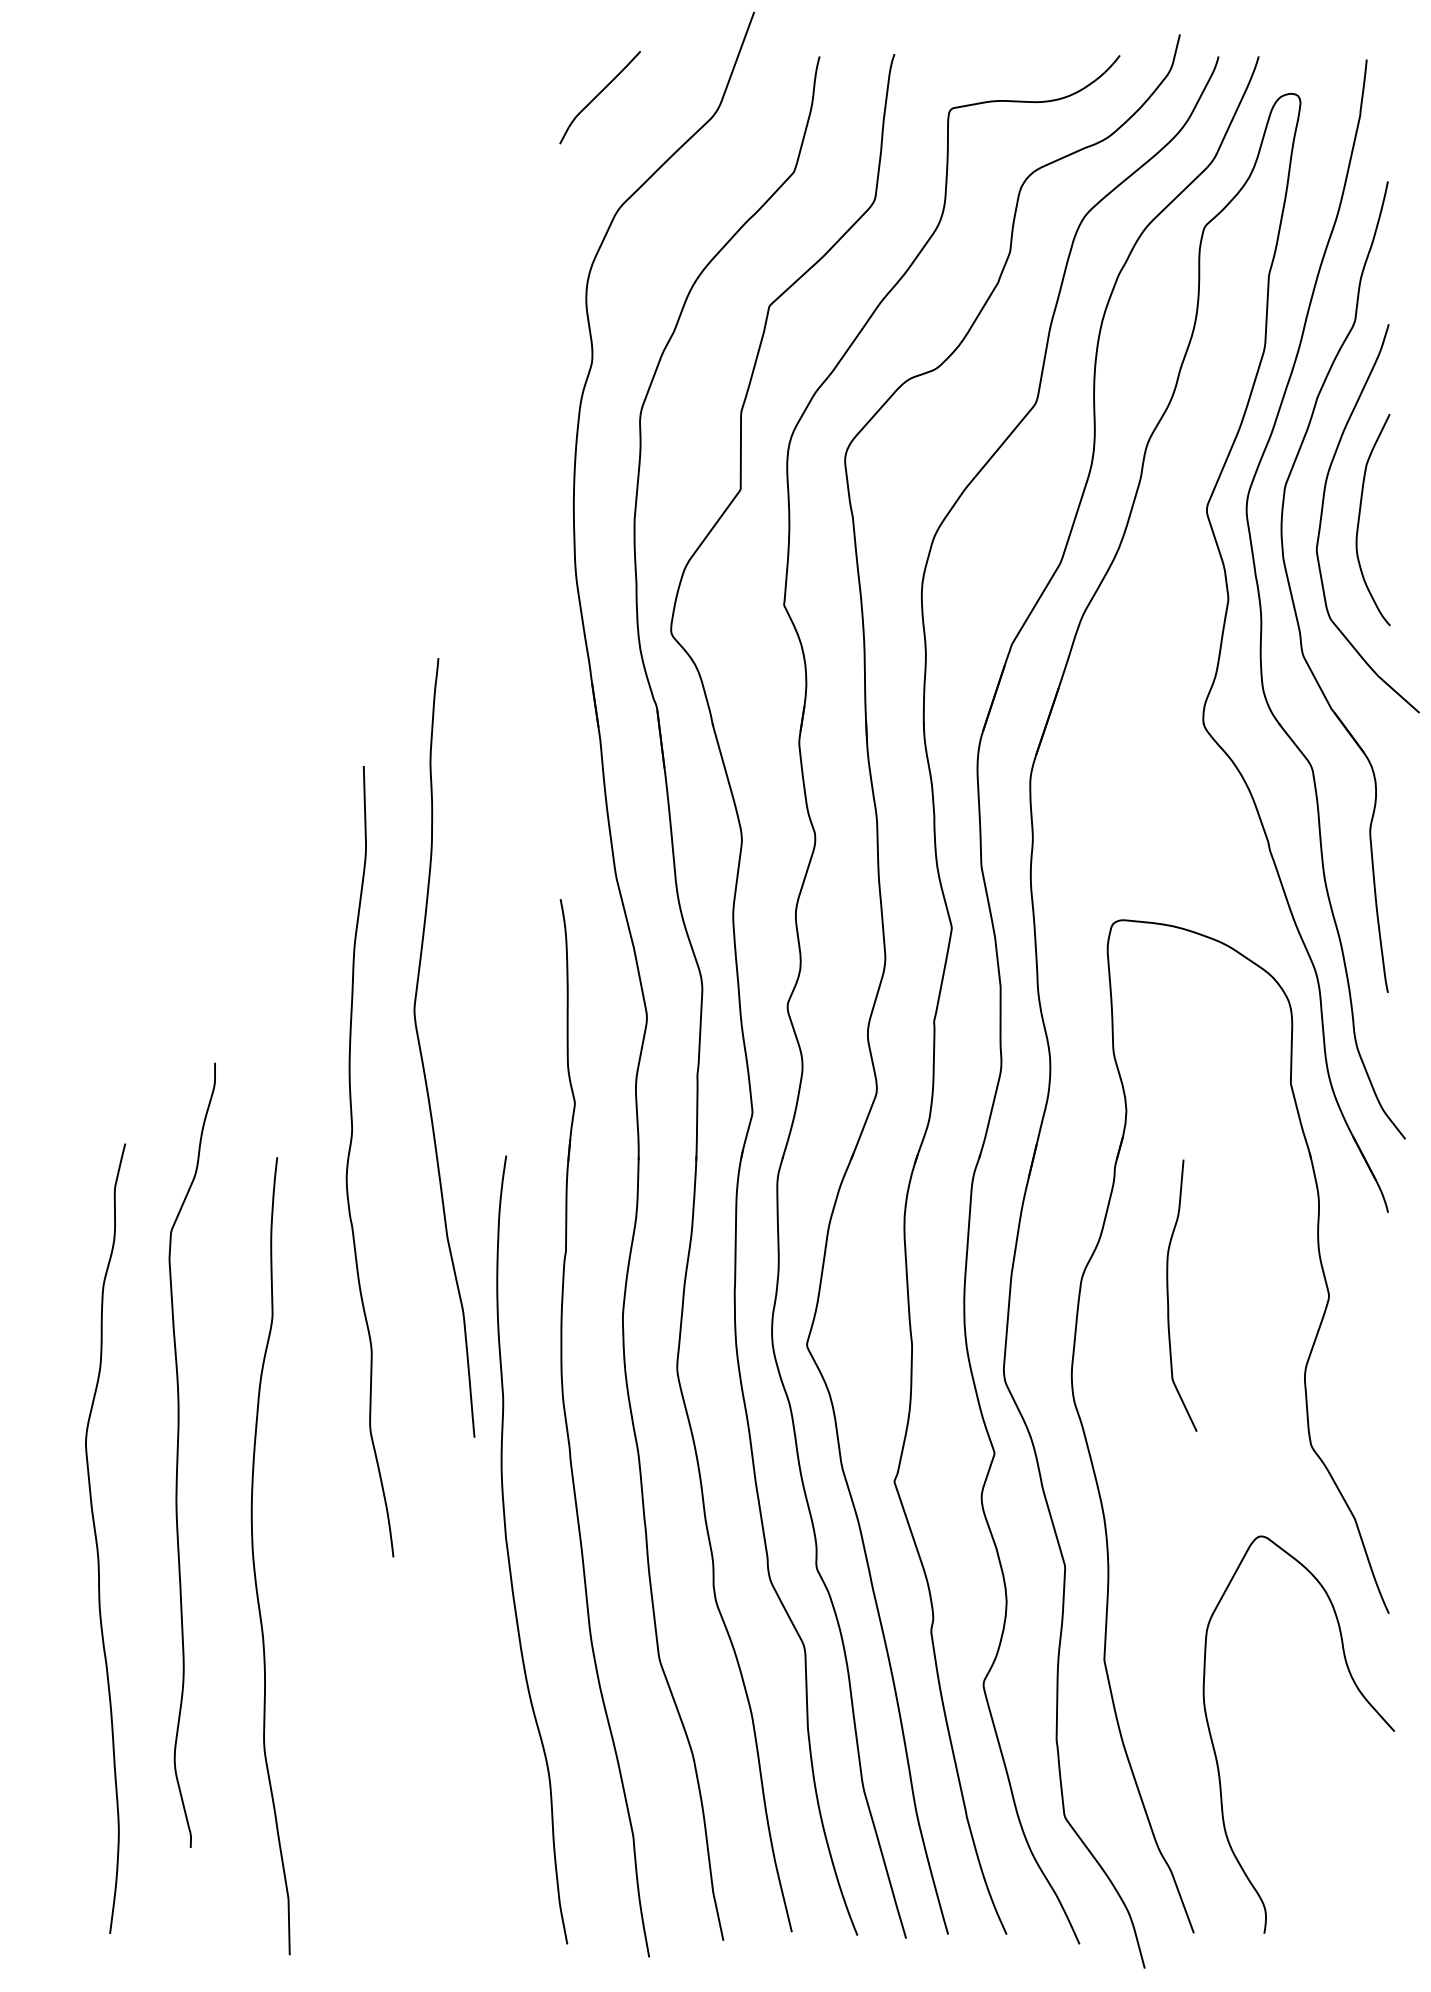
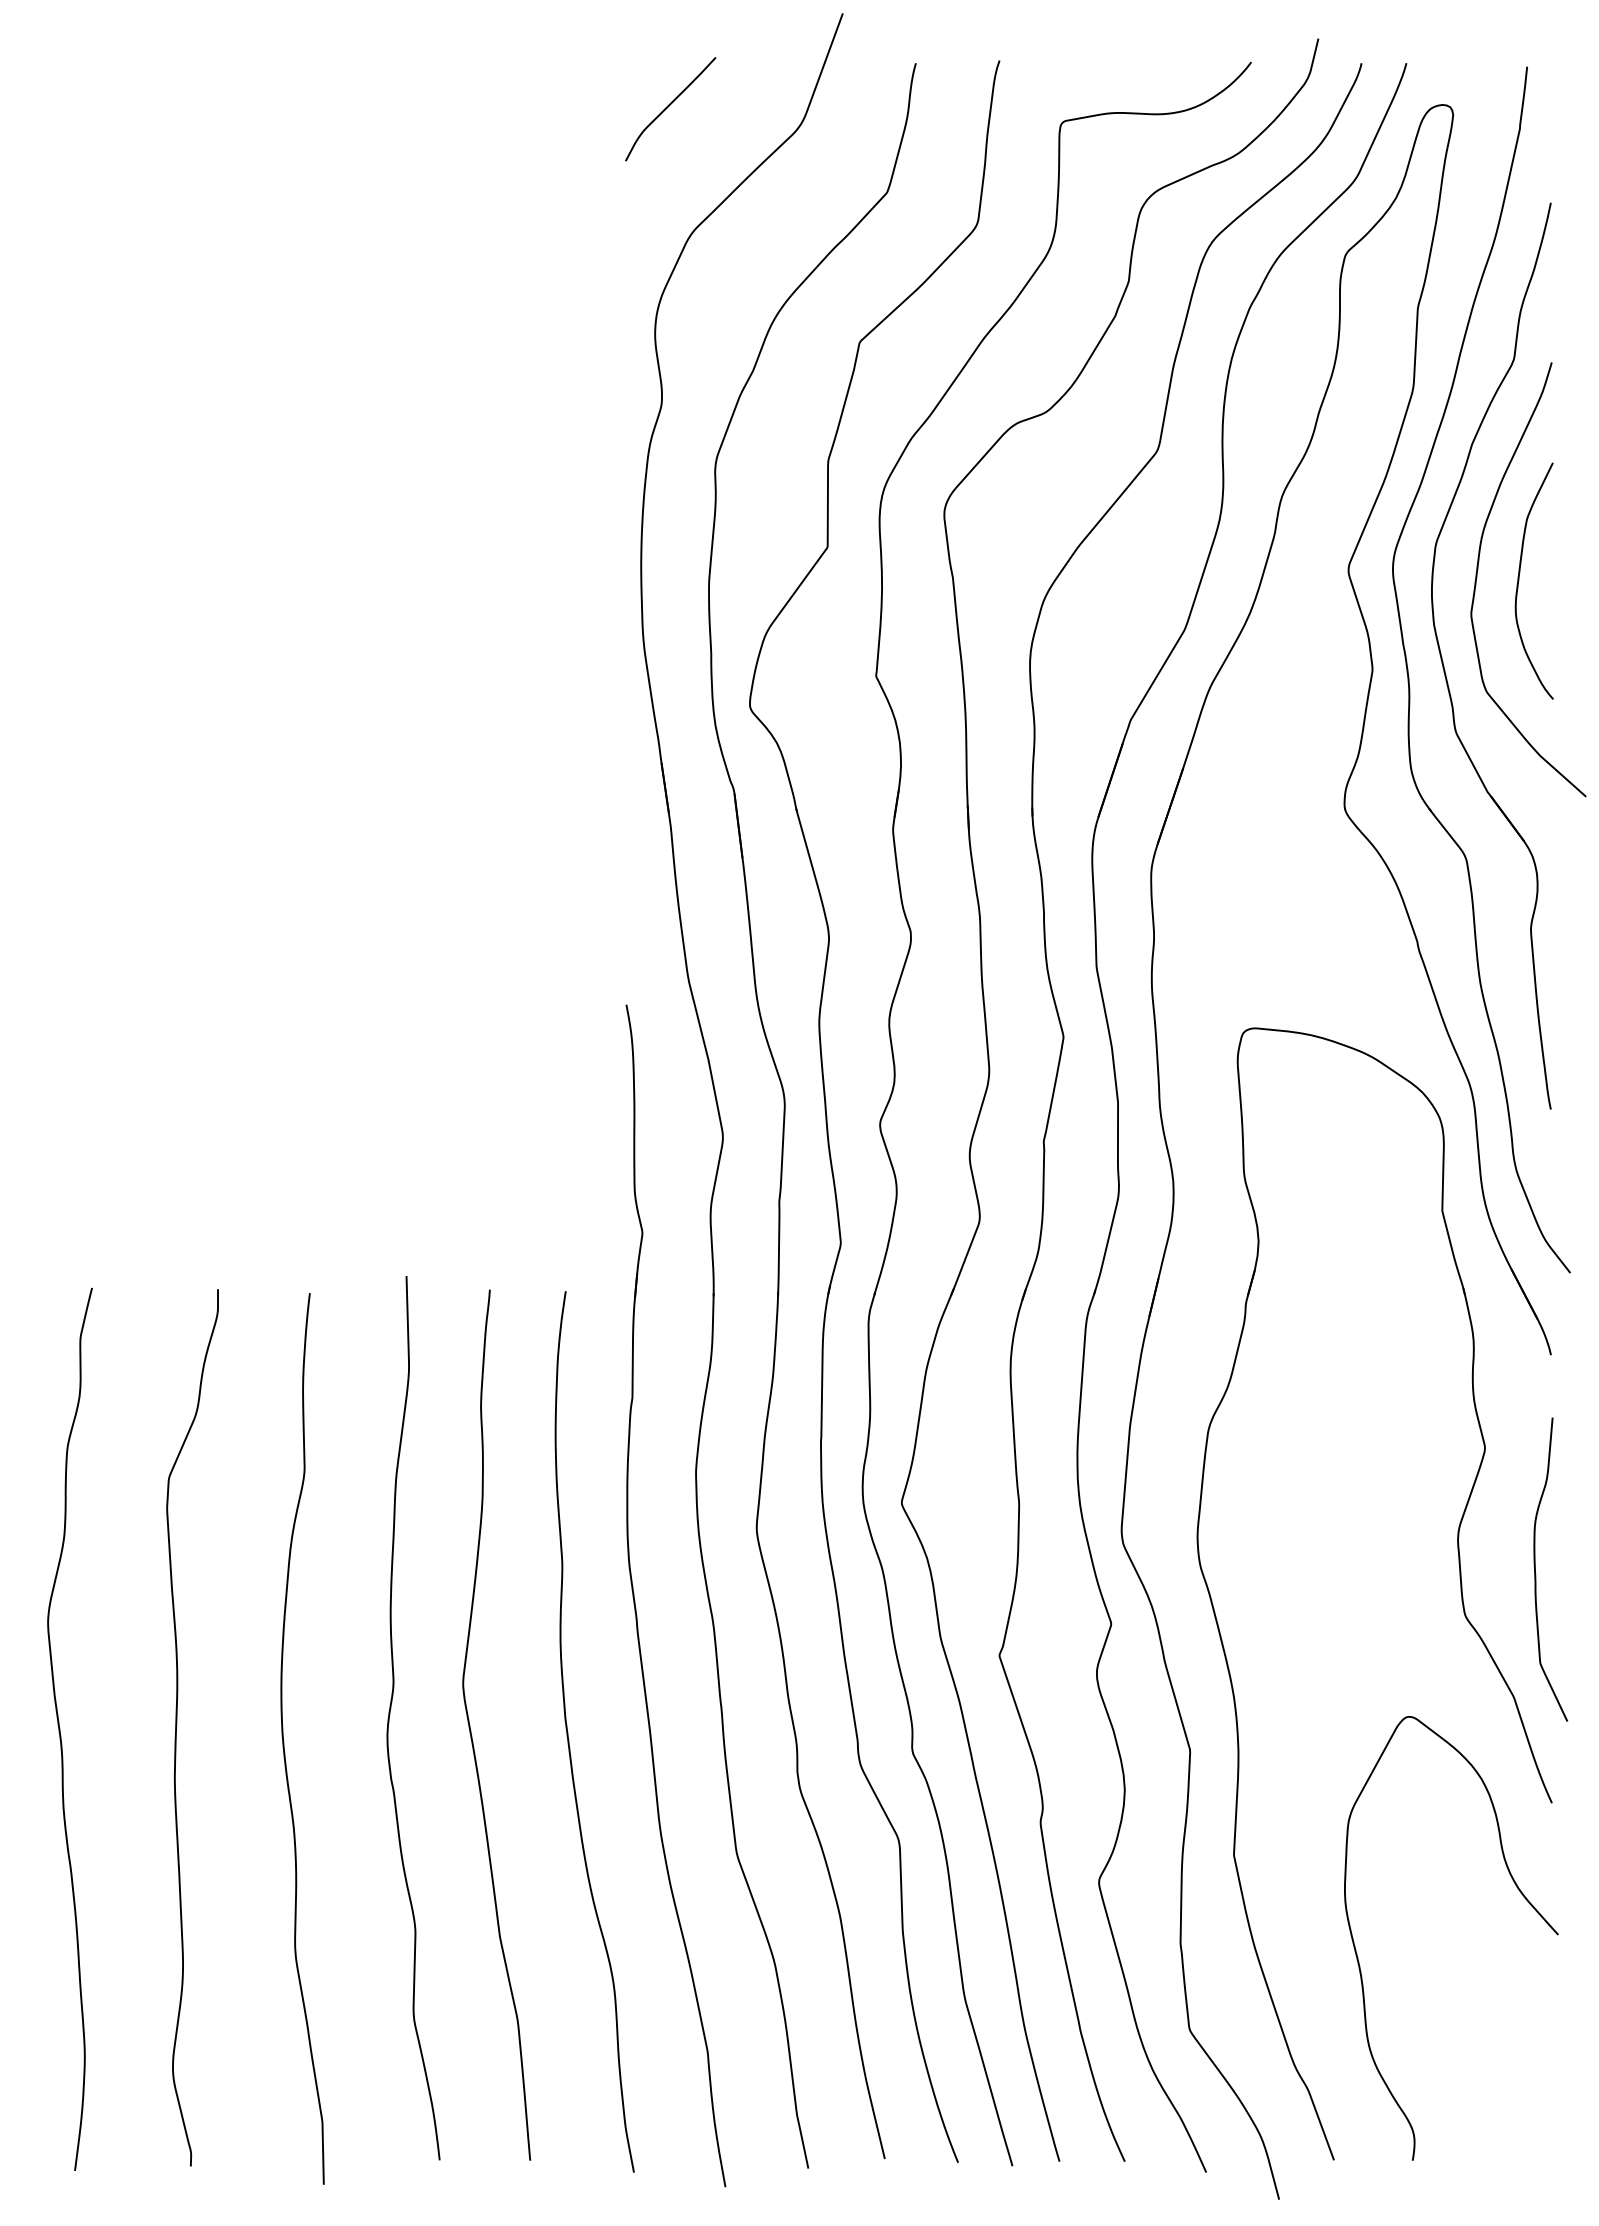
curve: (421, 1049) -> (471, 1726), moved
part: (349, 1159) -> (390, 1715), moved
curve: (1168, 1295) -> (1535, 1569), moved
curve: (178, 1454) -> (177, 1726), moved
curve: (97, 1539) -> (60, 1730), moved

